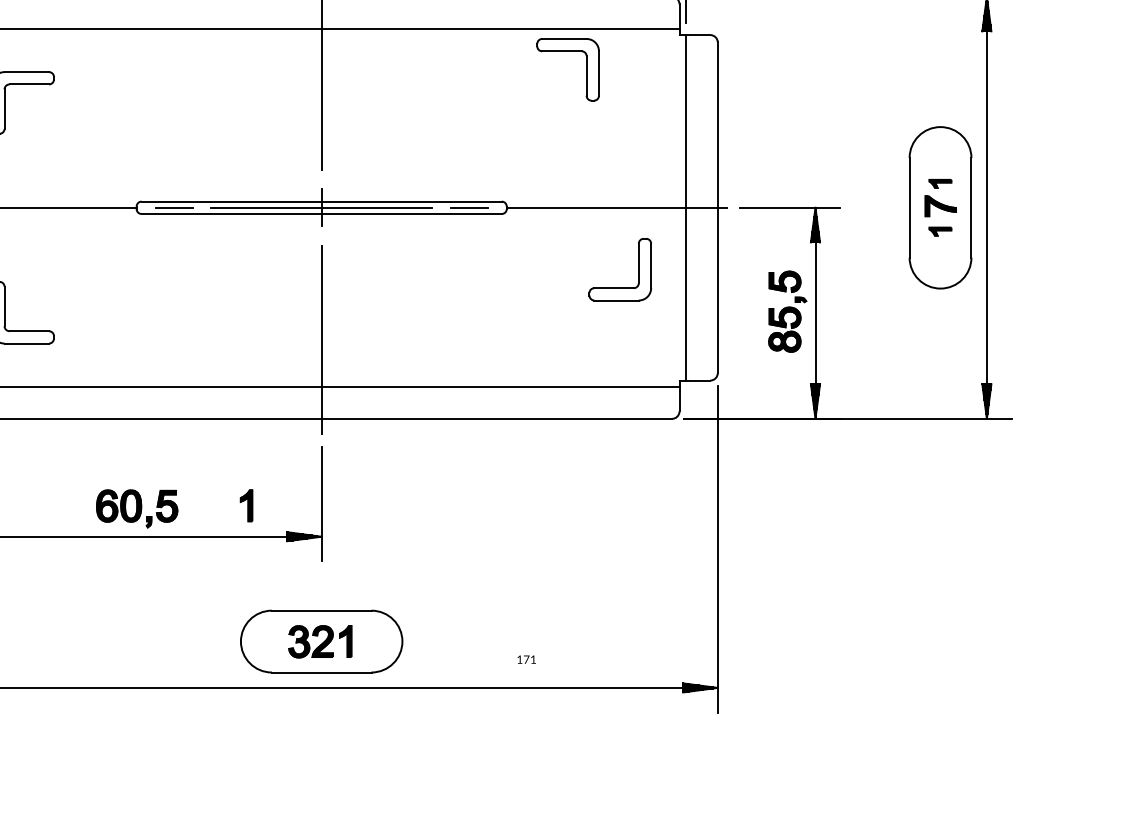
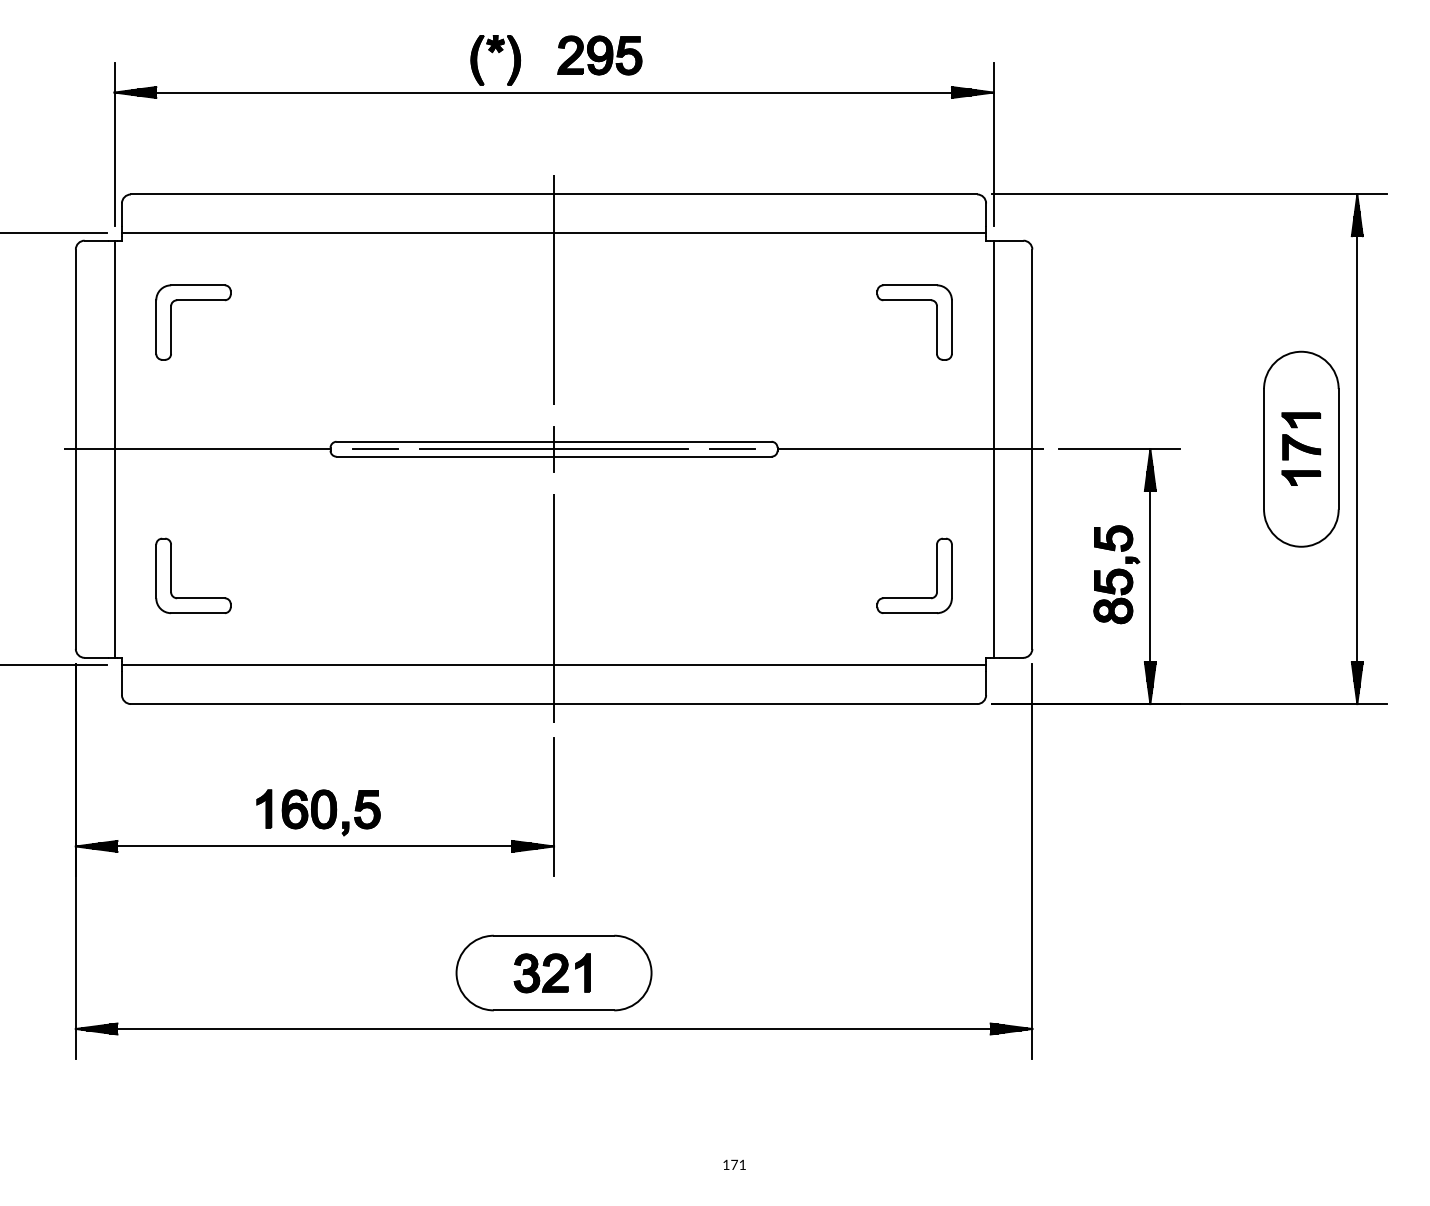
part: (568, 51) -> (914, 300), moved
part: (939, 184) -> (1300, 420), size x1.43
part: (939, 231) -> (1300, 477), size x1.43
part: (638, 269) -> (936, 575), moved
part: (246, 505) -> (264, 808), moved
text: (526, 659) -> (734, 1164), moved

